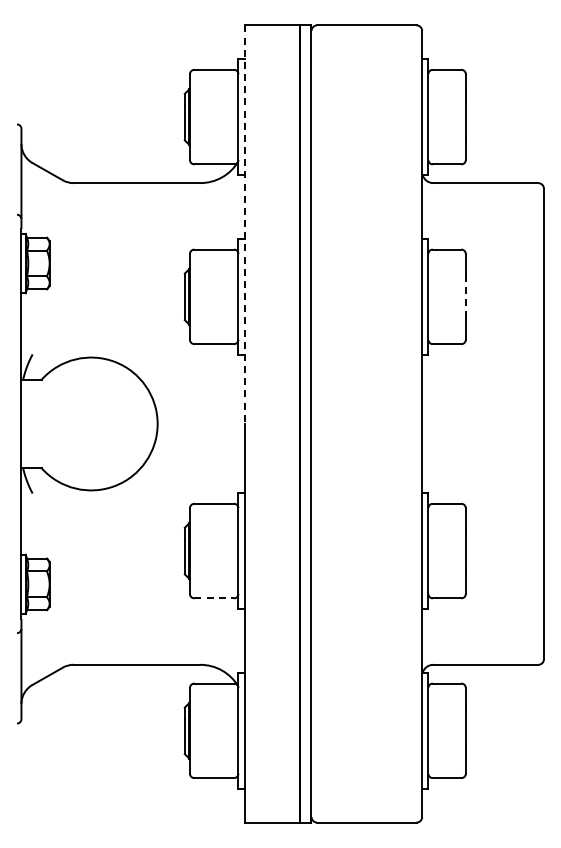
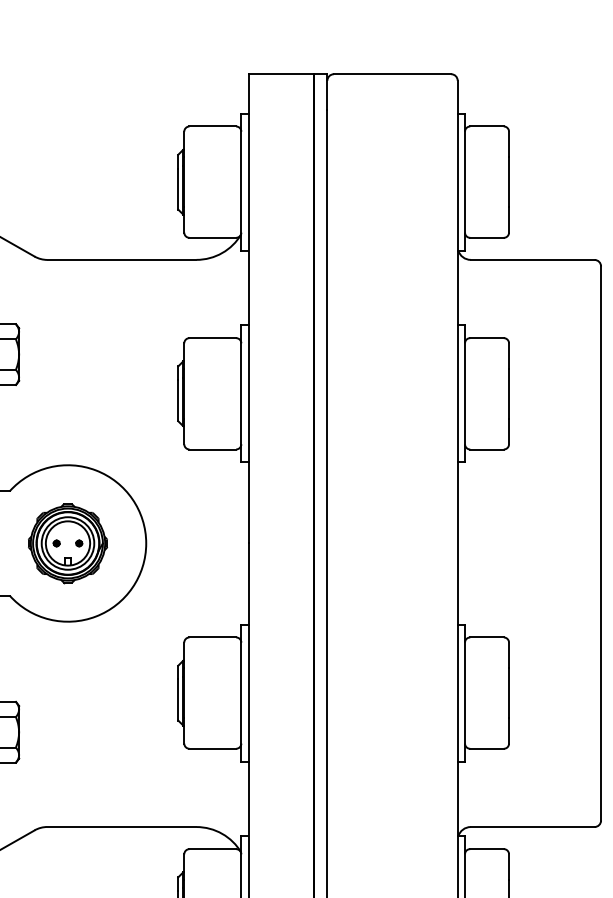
line: (244, 225) -> (248, 309), dashed -> solid
line: (465, 296) -> (508, 393), dashed -> solid
part: (91, 423) -> (68, 542), added
line: (214, 598) -> (213, 748), dashed -> solid

